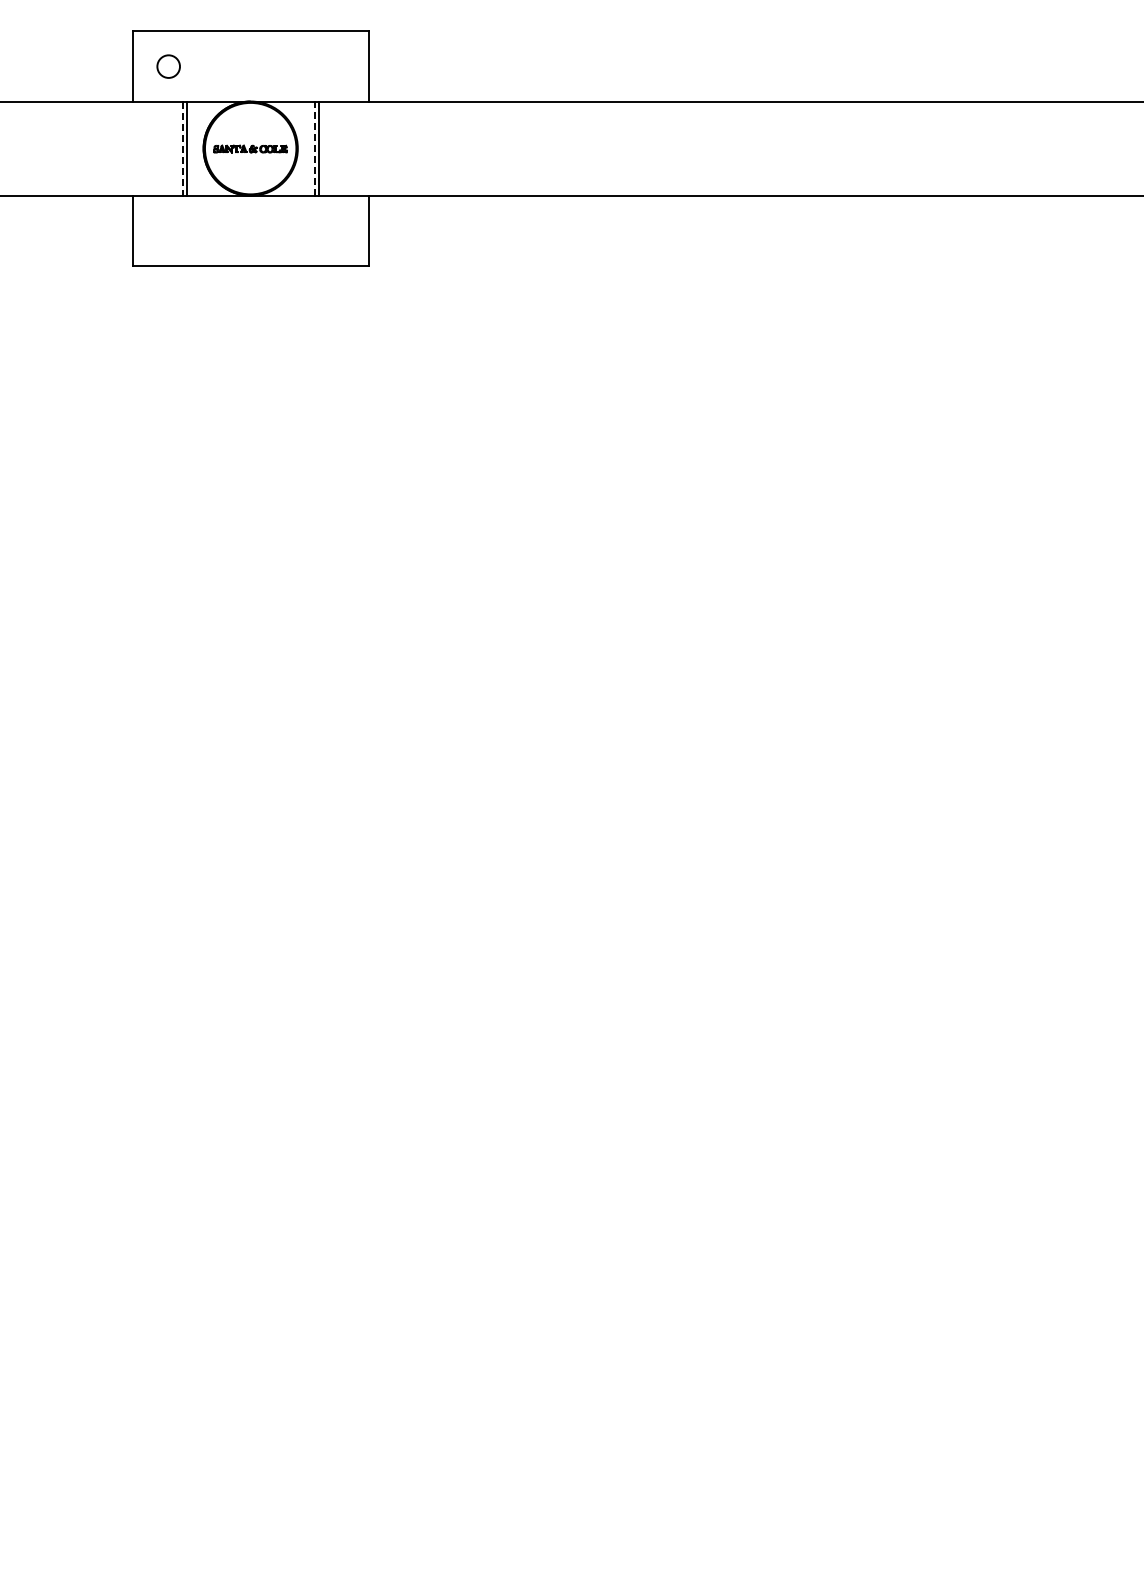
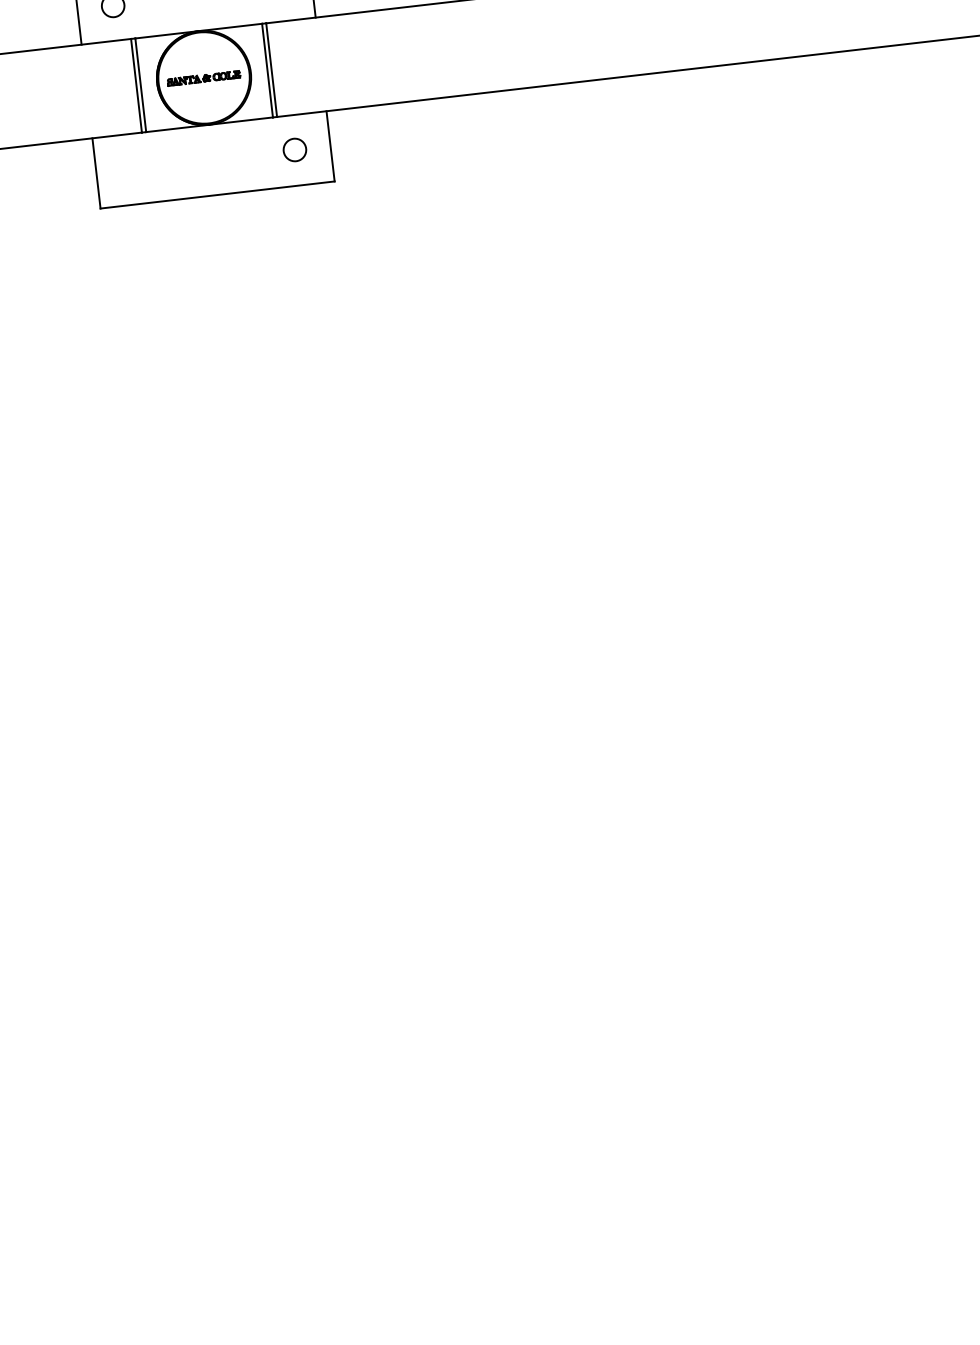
line: (314, 148) -> (267, 70), dashed -> solid
line: (182, 149) -> (136, 86), dashed -> solid
circle: (332, 230) -> (294, 149), added

